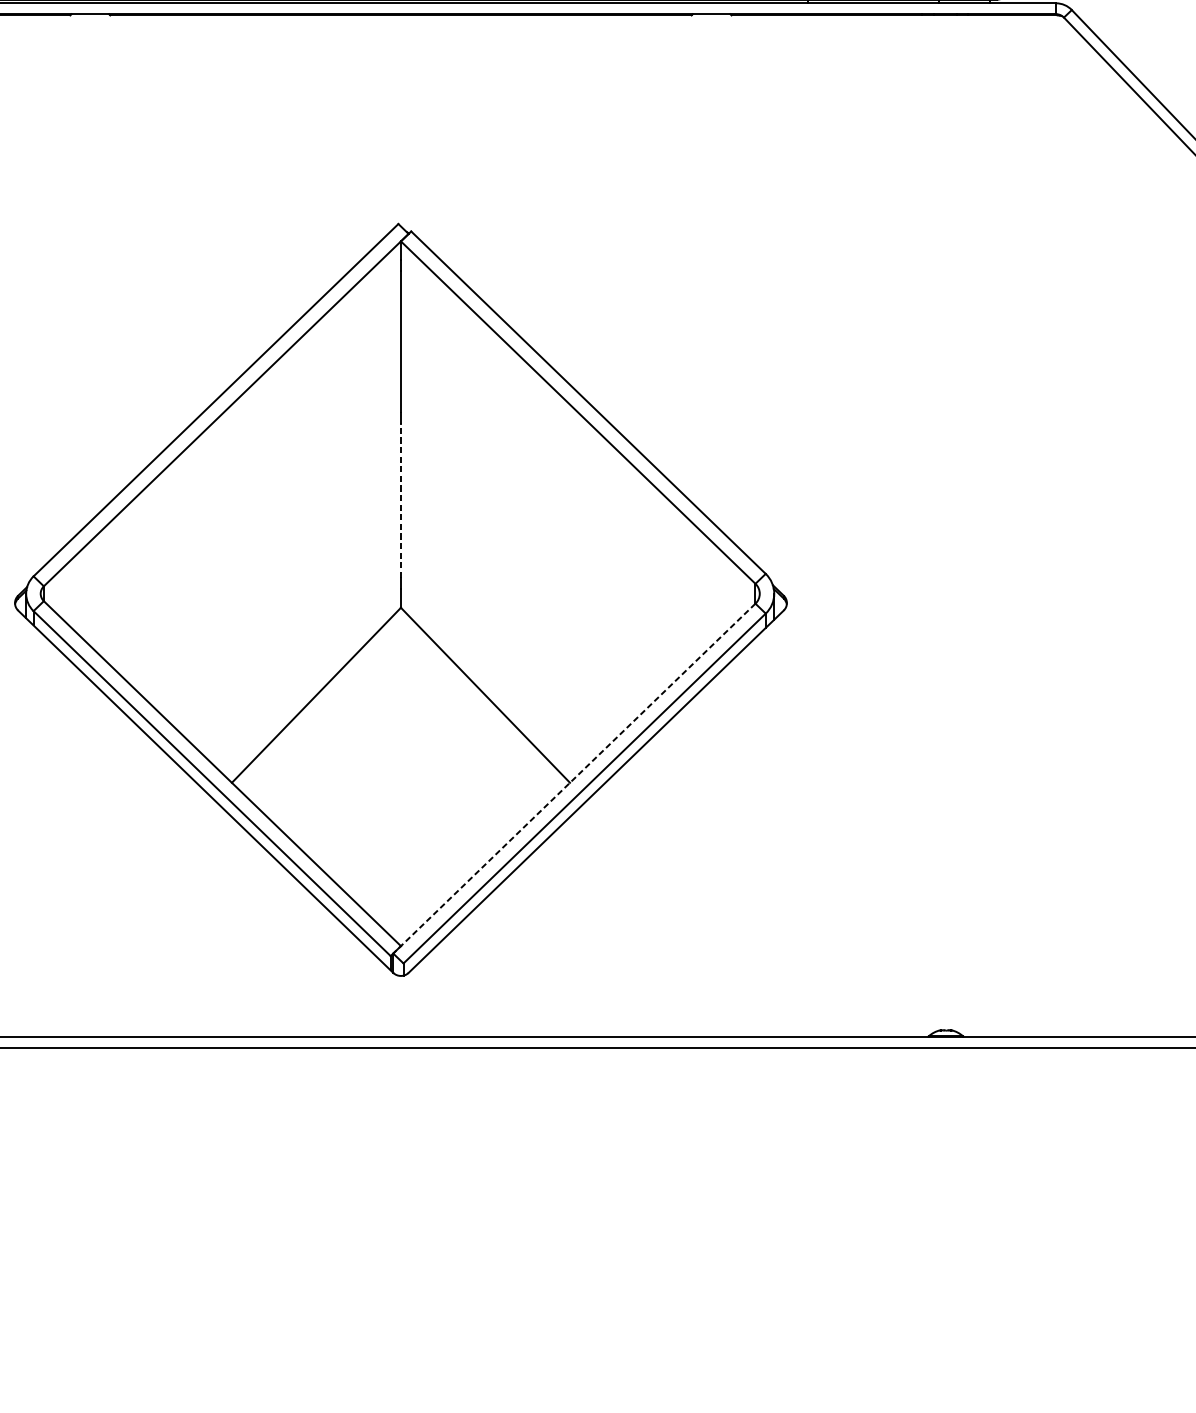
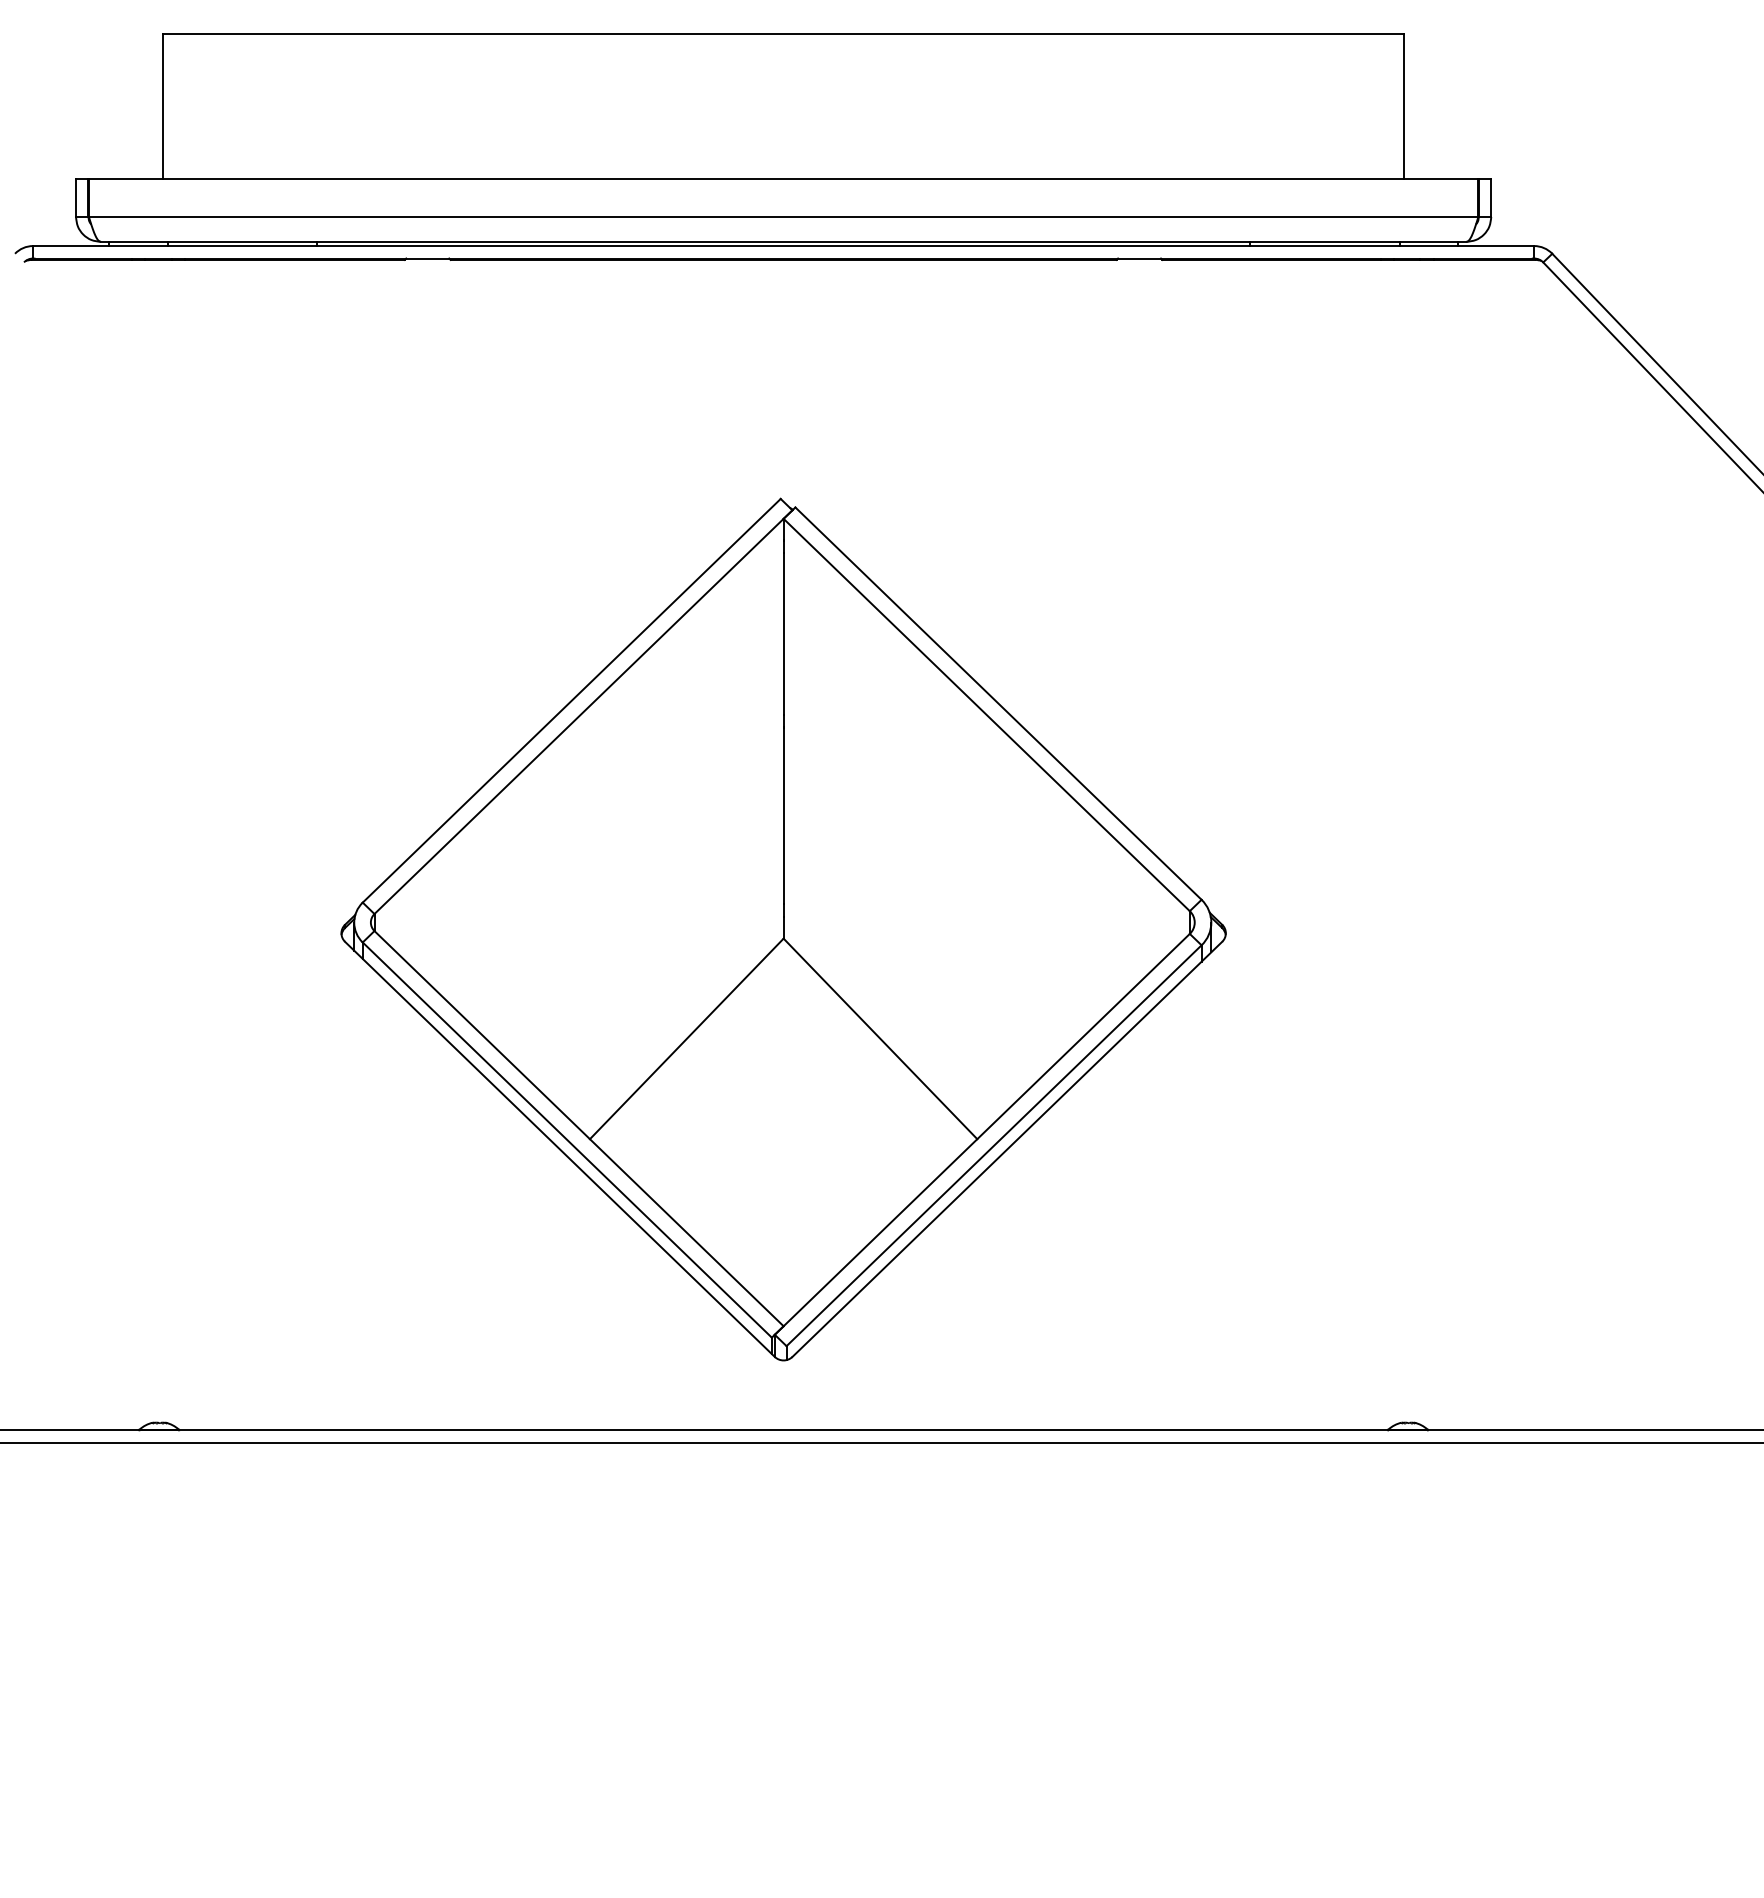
line: (400, 500) -> (783, 815), dashed -> solid
line: (573, 778) -> (981, 1134), dashed -> solid

